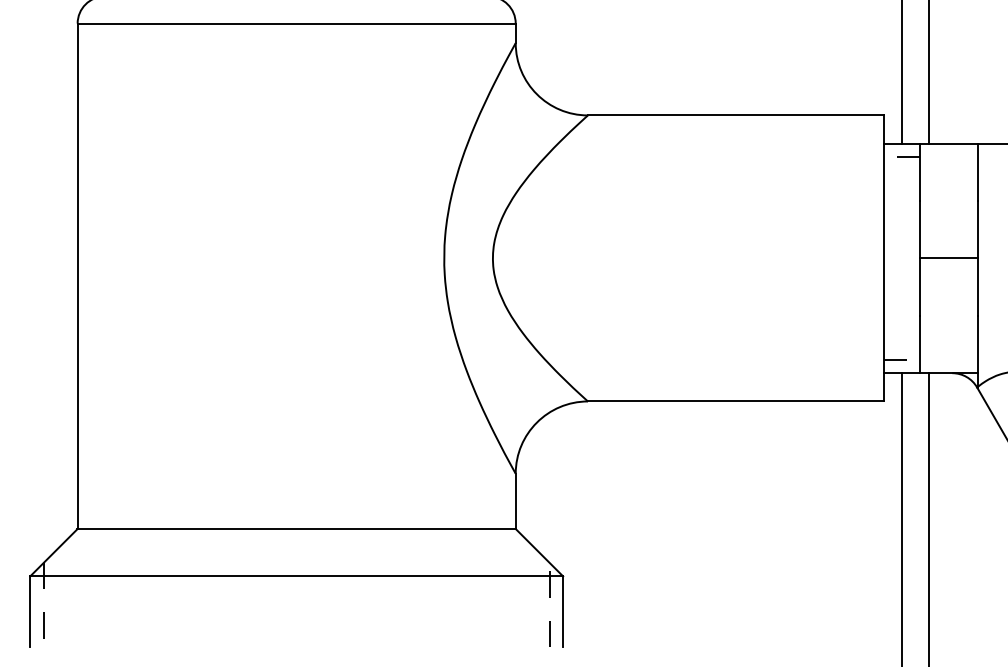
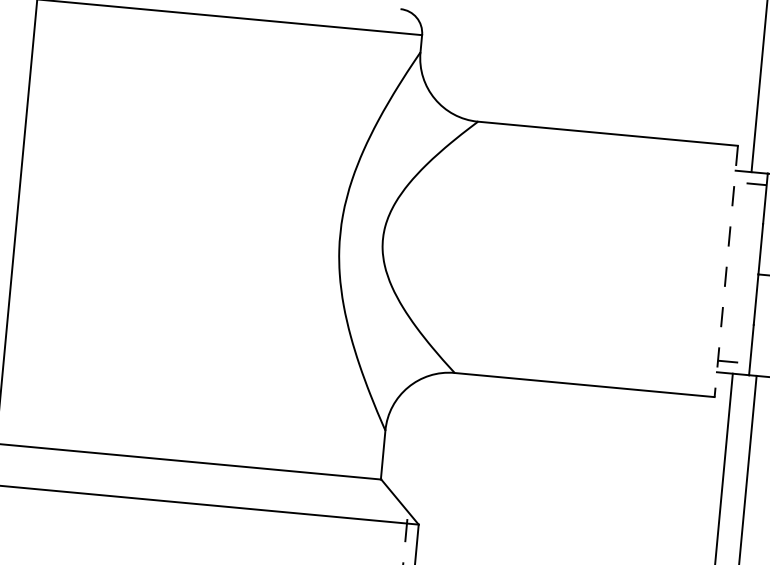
line: (883, 258) -> (726, 271), solid -> dashed

